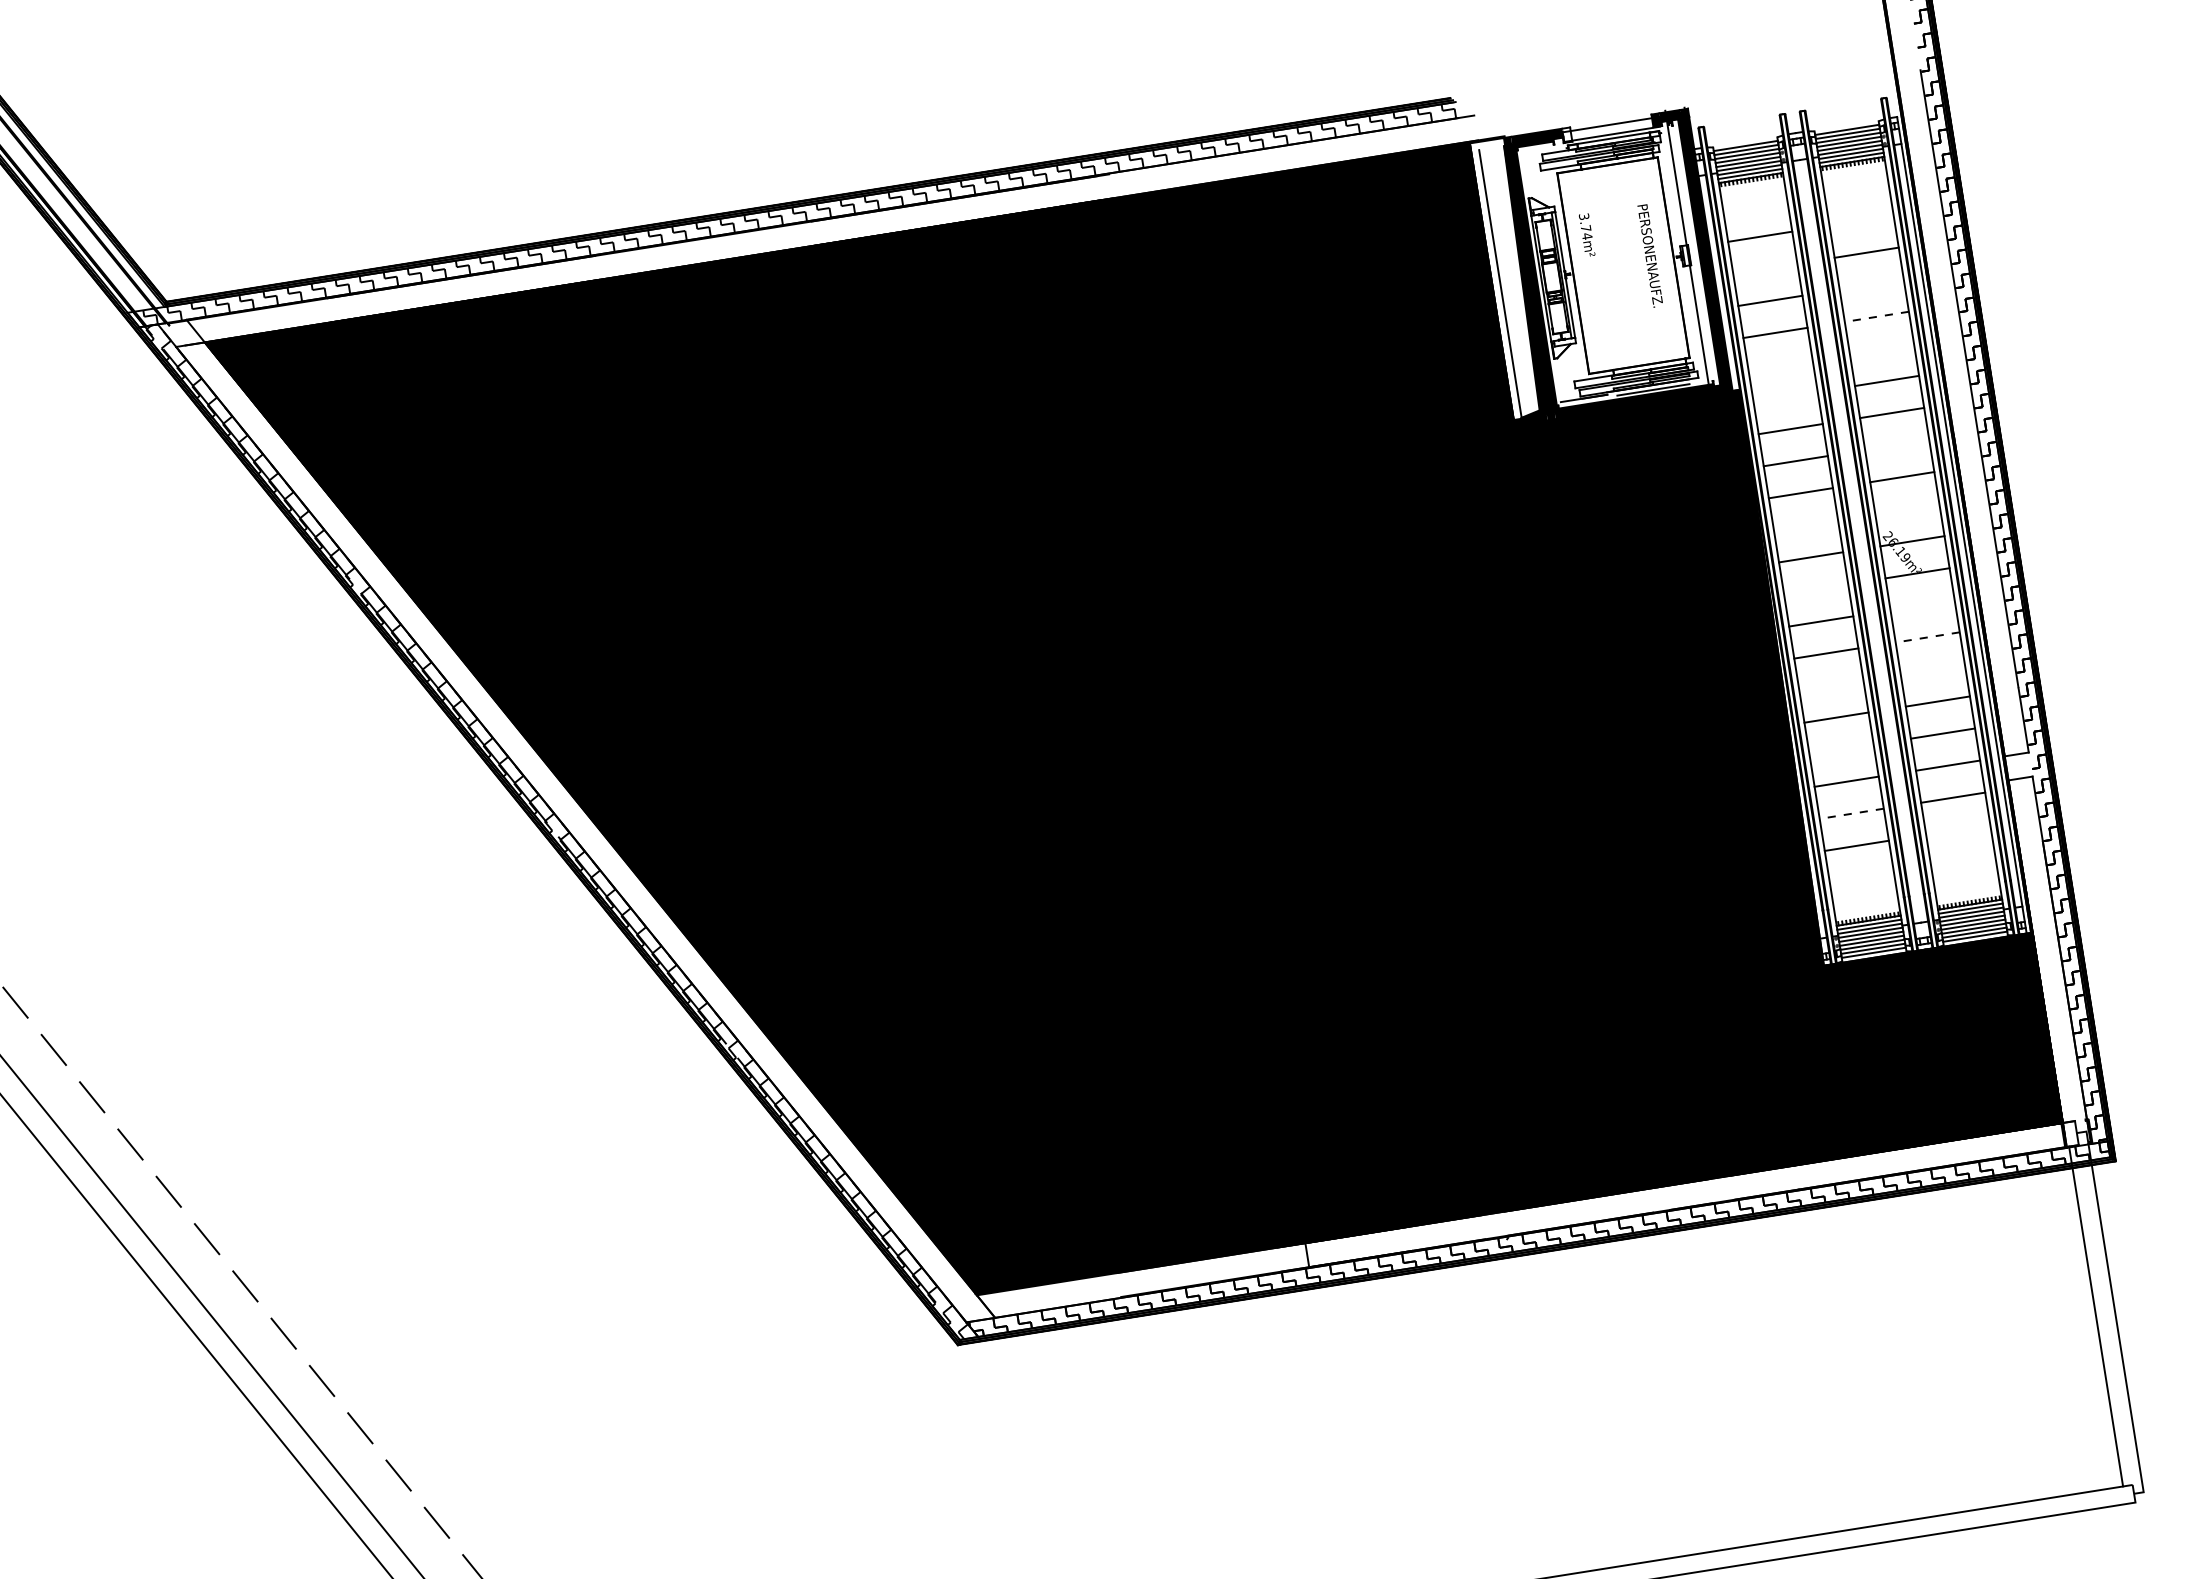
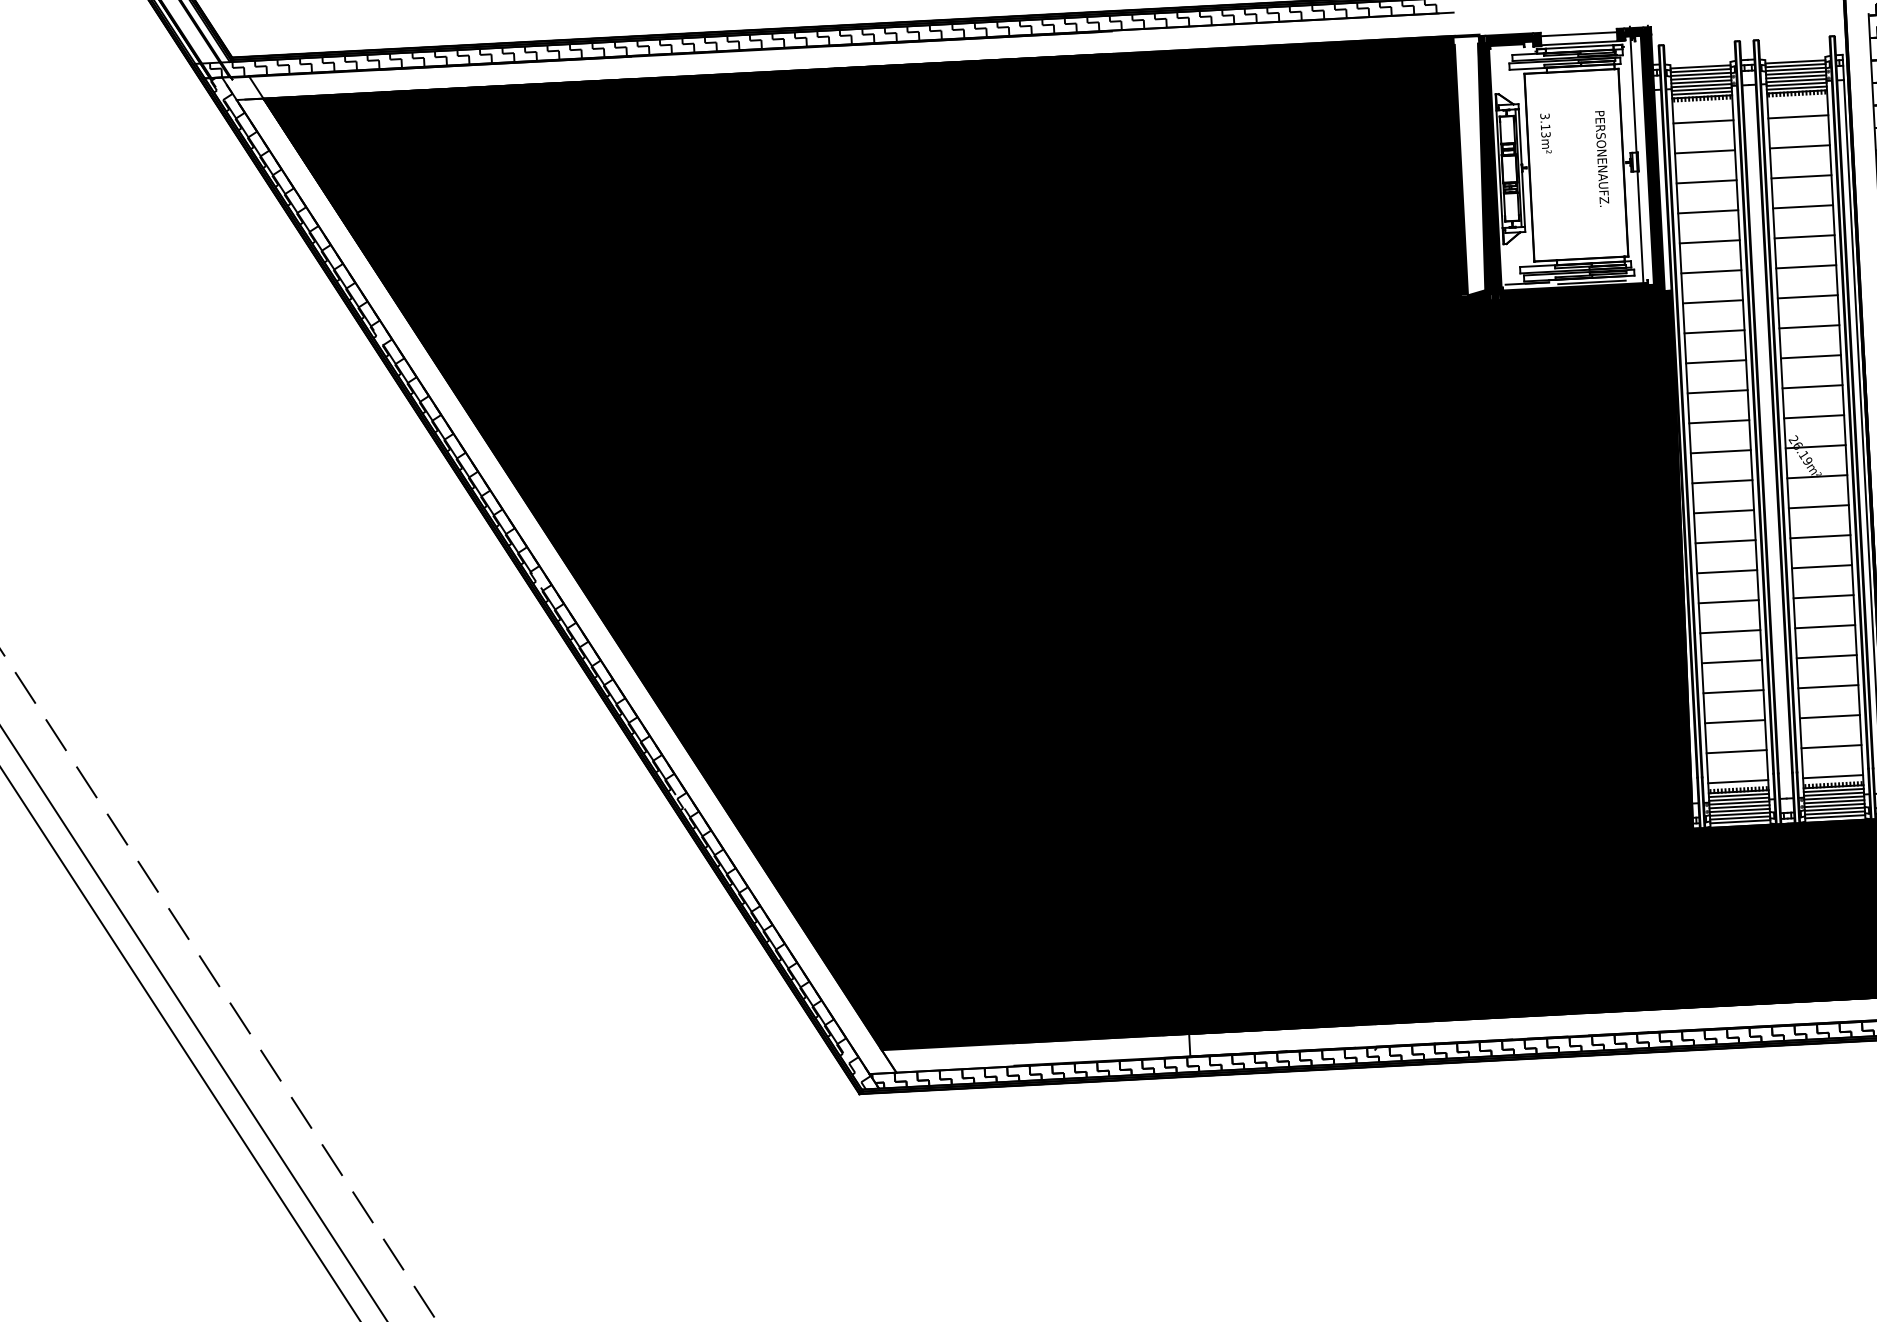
fill: (1567, 134) -> (1537, 39), added
line: (1856, 188) -> (1798, 116), added
line: (1755, 204) -> (1703, 121), added
line: (1861, 220) -> (1799, 146), added
text: (1586, 232) -> (1545, 131), 3.74m² -> 3.13m²
line: (1765, 268) -> (1706, 181), added
fill: (1495, 280) -> (1457, 166), added
line: (1871, 284) -> (1802, 206), added
line: (1876, 316) -> (1804, 236), dashed -> solid
line: (1881, 348) -> (1805, 266), added
line: (1780, 364) -> (1711, 271), added
line: (1785, 396) -> (1712, 301), added
line: (1897, 444) -> (1811, 356), added
line: (1907, 509) -> (1814, 417), added
line: (1805, 525) -> (1718, 421), added
line: (1816, 589) -> (1722, 481), added
line: (1922, 605) -> (1818, 506), added
line: (1927, 637) -> (1820, 536), dashed -> solid
line: (1932, 669) -> (1821, 566), added
line: (1831, 685) -> (1727, 571), added
line: (1841, 749) -> (1730, 631), added
line: (1851, 813) -> (1733, 691), dashed -> solid
line: (1958, 829) -> (1830, 716), added
line: (1963, 861) -> (1831, 746), added
line: (1861, 877) -> (1736, 751), added
line: (1968, 893) -> (1833, 776), added
line: (1866, 909) -> (1737, 781), added

